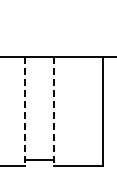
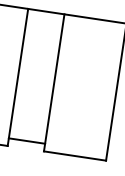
line: (24, 111) -> (17, 77), dashed -> solid
line: (53, 111) -> (53, 82), dashed -> solid

